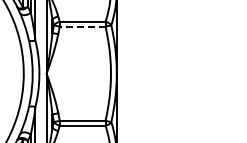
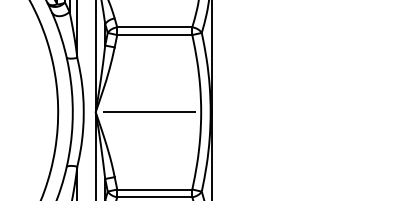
line: (82, 26) -> (154, 34), dashed -> solid
line: (82, 73) -> (154, 111), added

